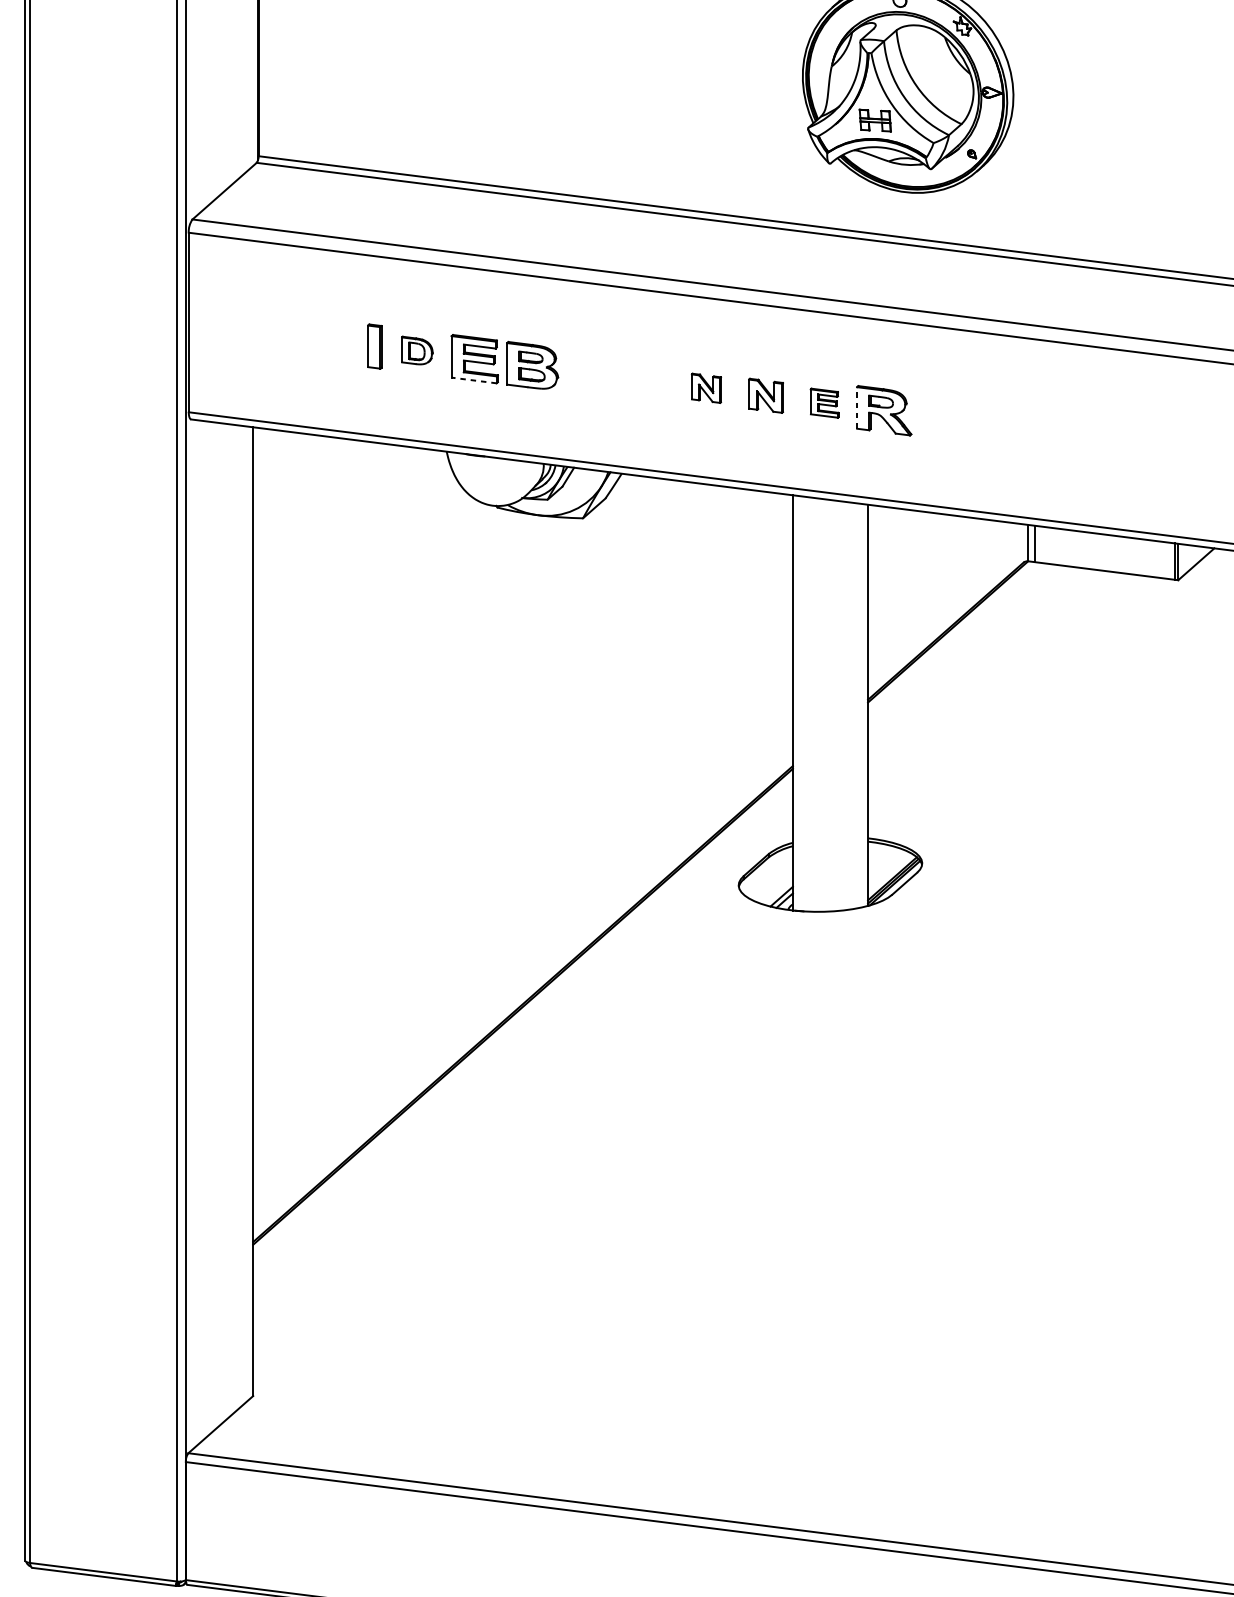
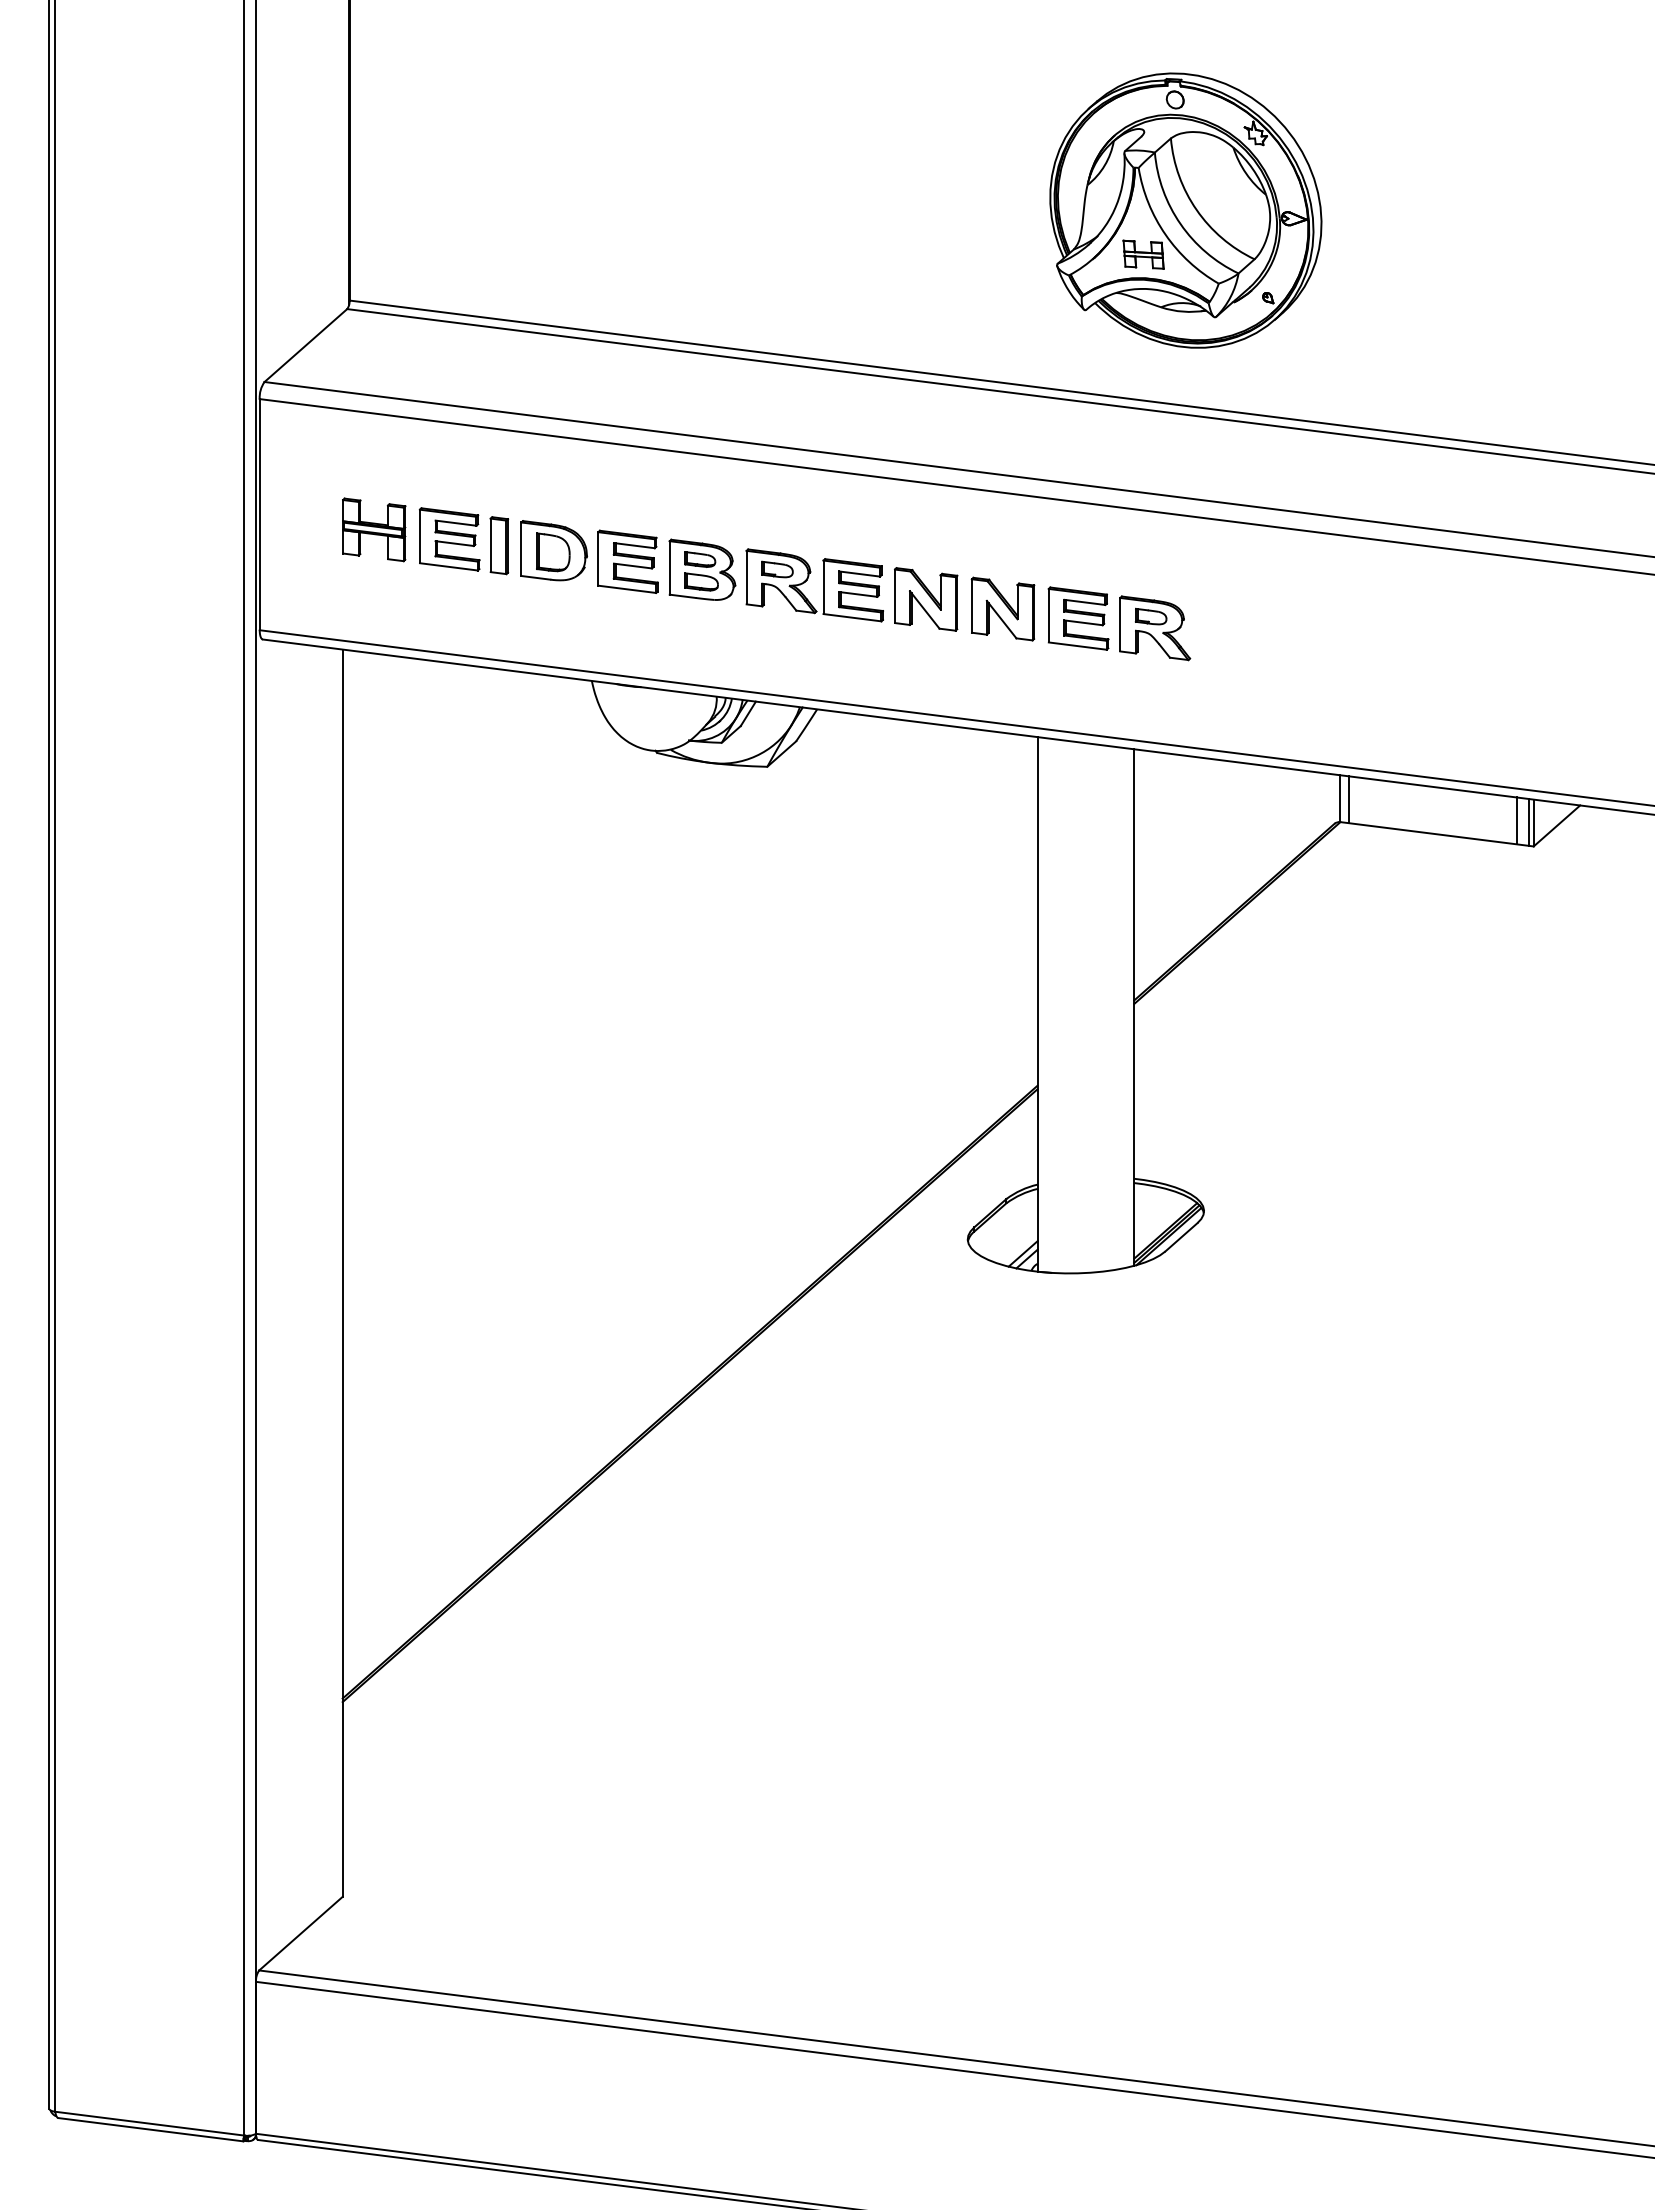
part: (277, 334) -> (374, 529), added
part: (336, 341) -> (449, 539), added
part: (416, 350) -> (553, 550), size x1.67
part: (614, 373) -> (807, 580), added
line: (473, 380) -> (626, 589), dashed -> solid
part: (706, 388) -> (926, 599), size x1.67
part: (765, 395) -> (1002, 608), size x1.43
part: (824, 403) -> (1078, 618), size x1.67
line: (857, 407) -> (1120, 624), dashed -> solid
line: (1164, 560) -> (1516, 820), added

